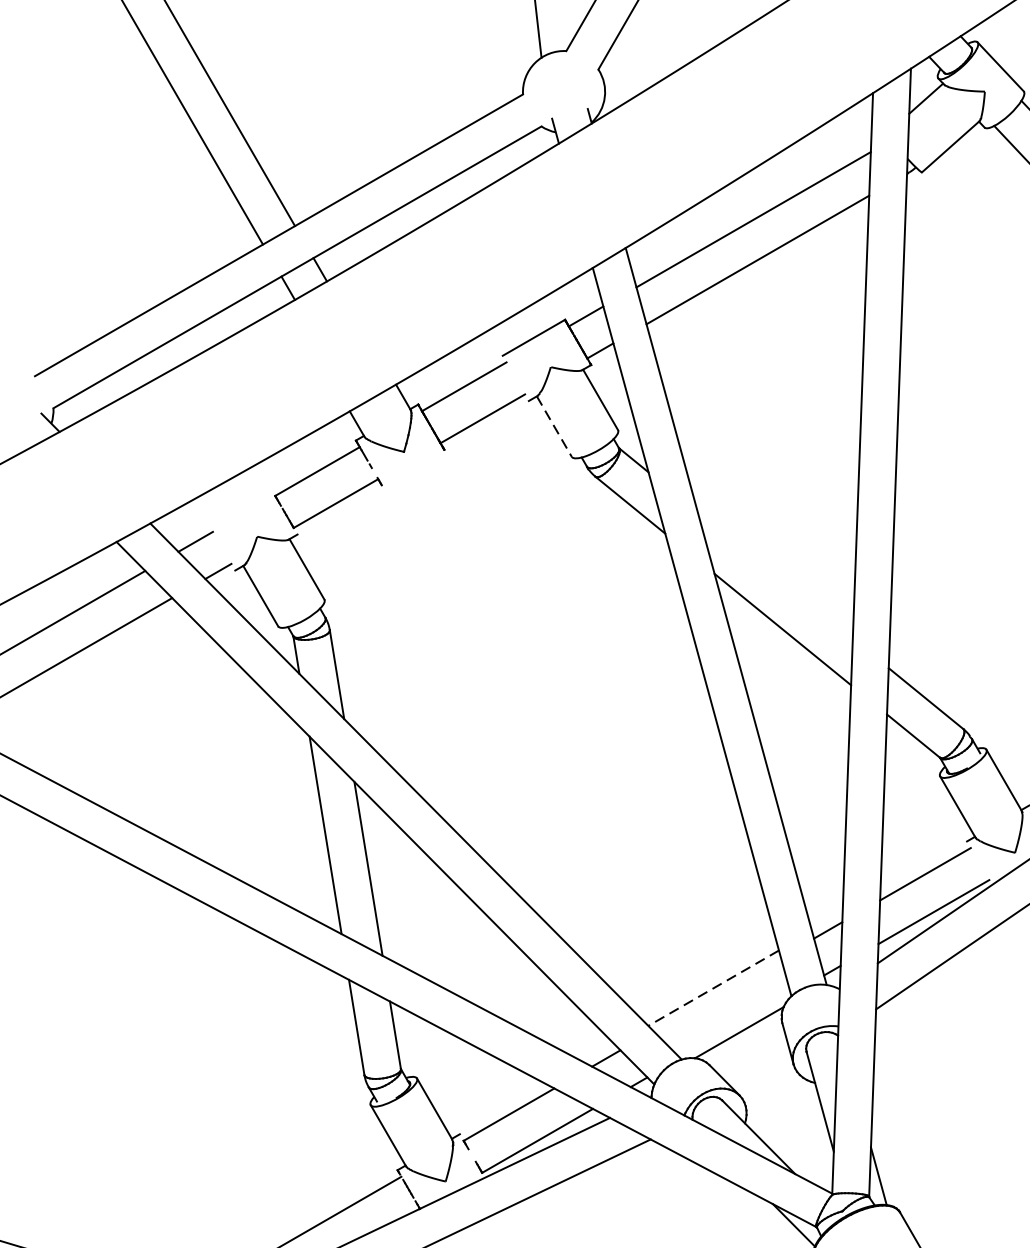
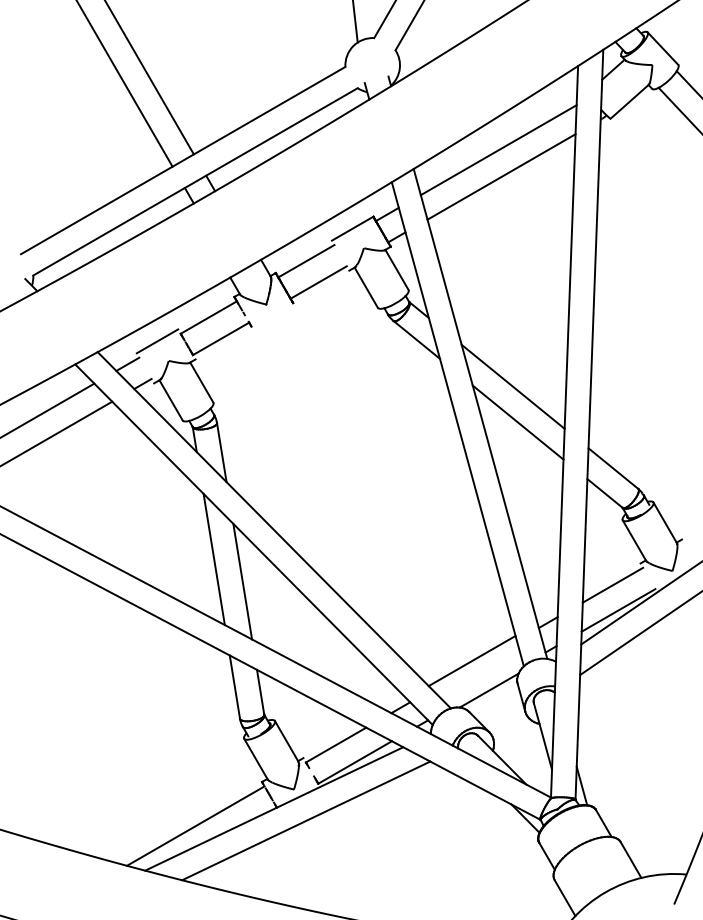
line: (554, 427) -> (366, 288), dashed -> solid
line: (240, 507) -> (157, 341), added
line: (774, 575) -> (512, 386), added
line: (712, 988) -> (471, 661), dashed -> solid

